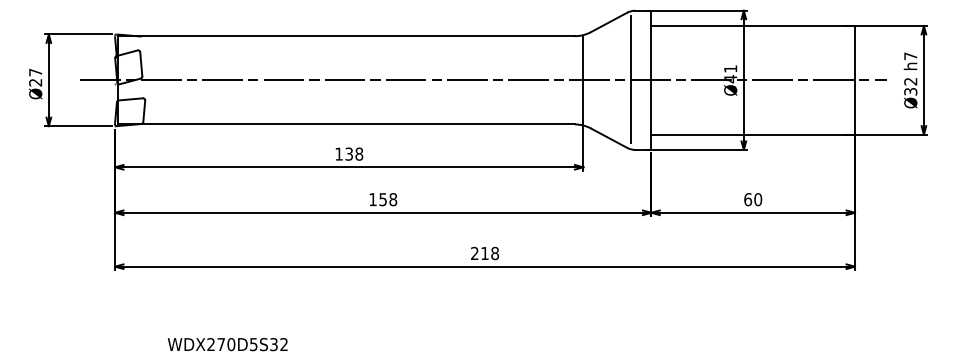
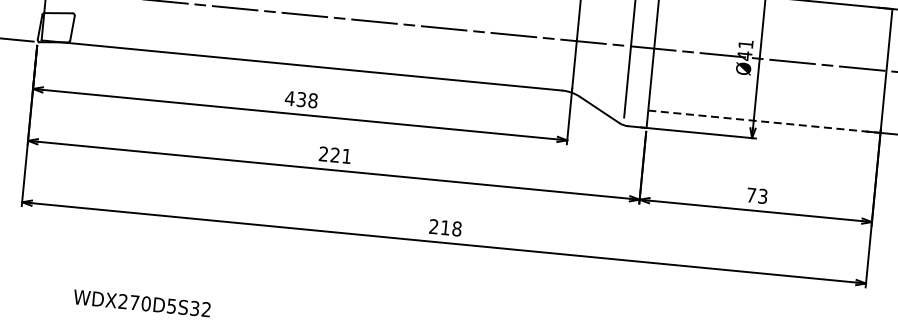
line: (753, 134) -> (764, 121), solid -> dashed
text: (338, 153) -> (289, 97), 138 -> 438
text: (383, 199) -> (335, 155), 158 -> 221
text: (753, 199) -> (757, 195), 60 -> 73

